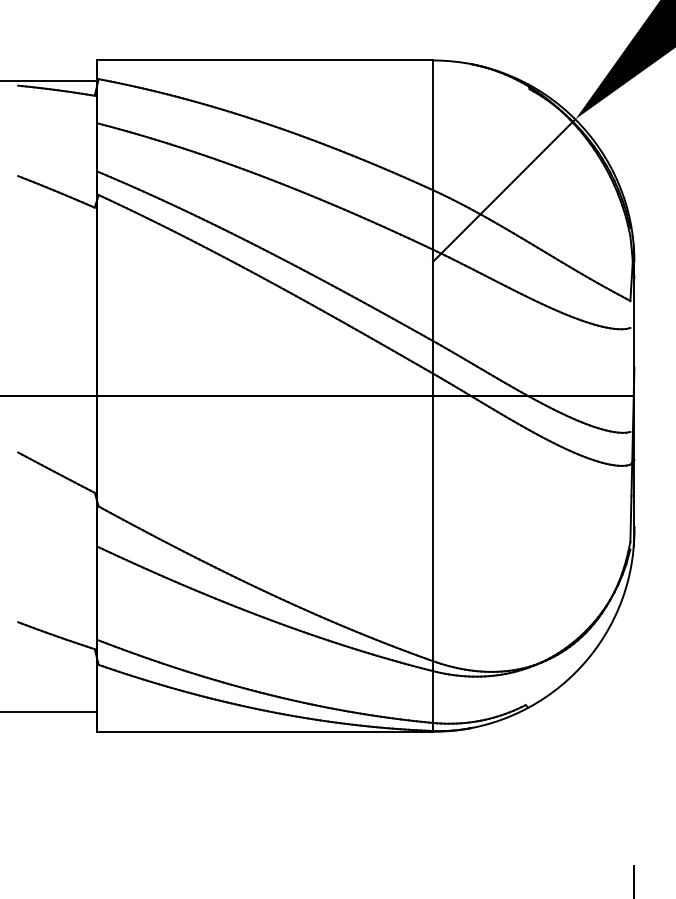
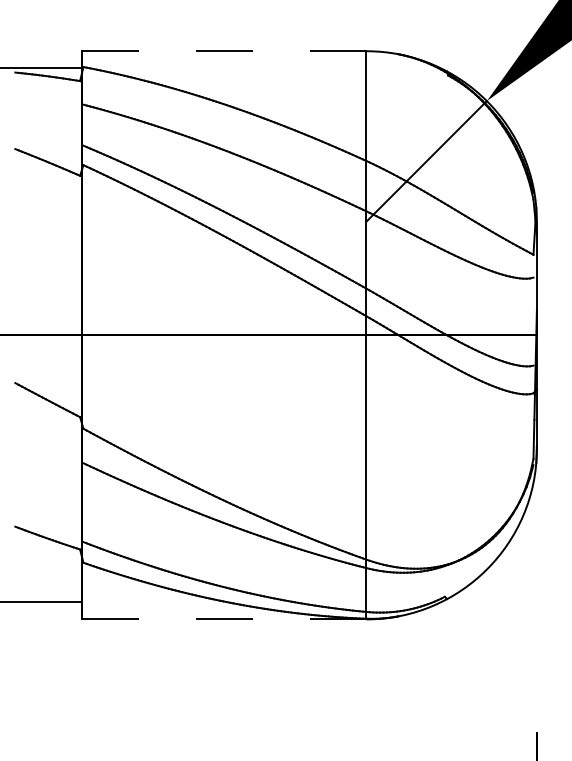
line: (265, 60) -> (224, 51), solid -> dashed
line: (265, 731) -> (224, 619), solid -> dashed

